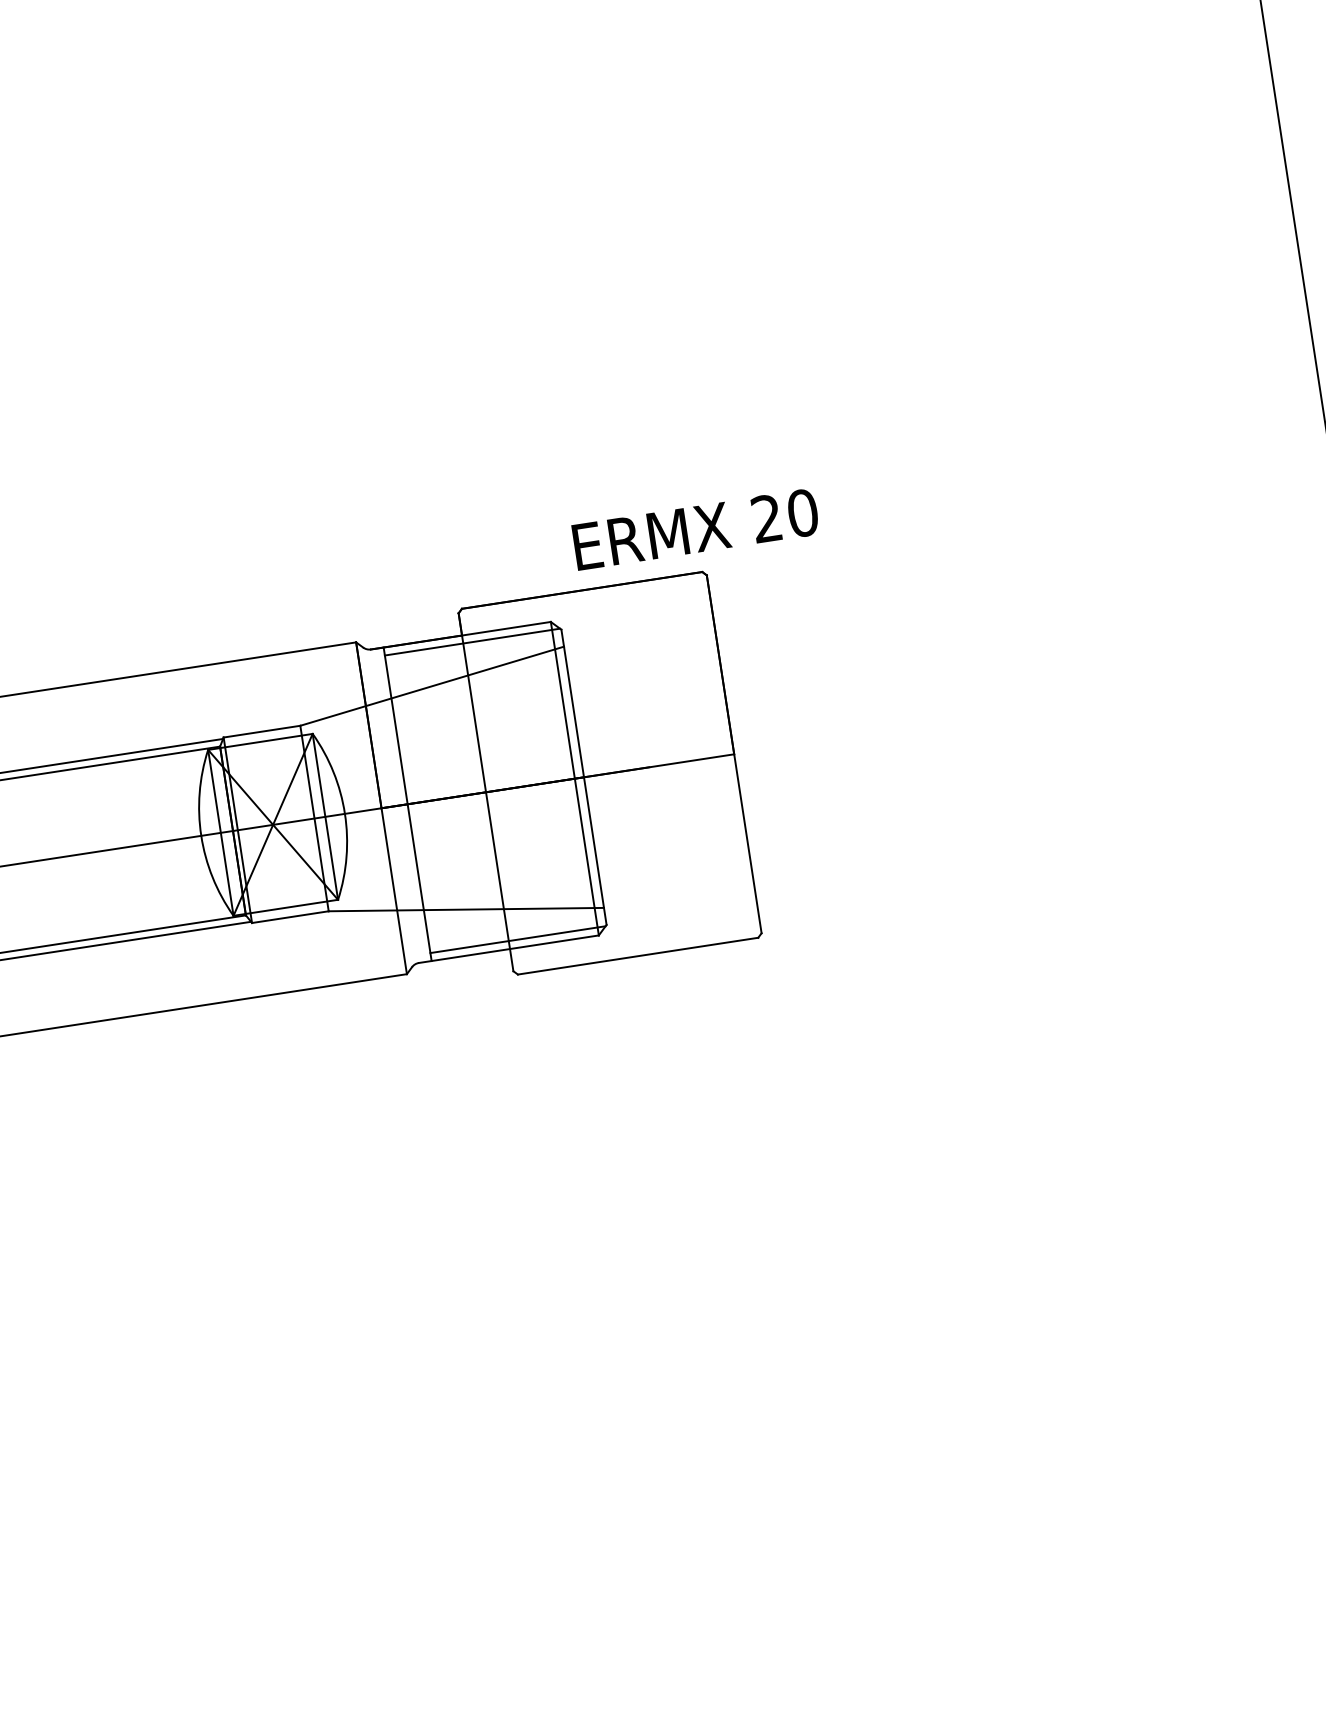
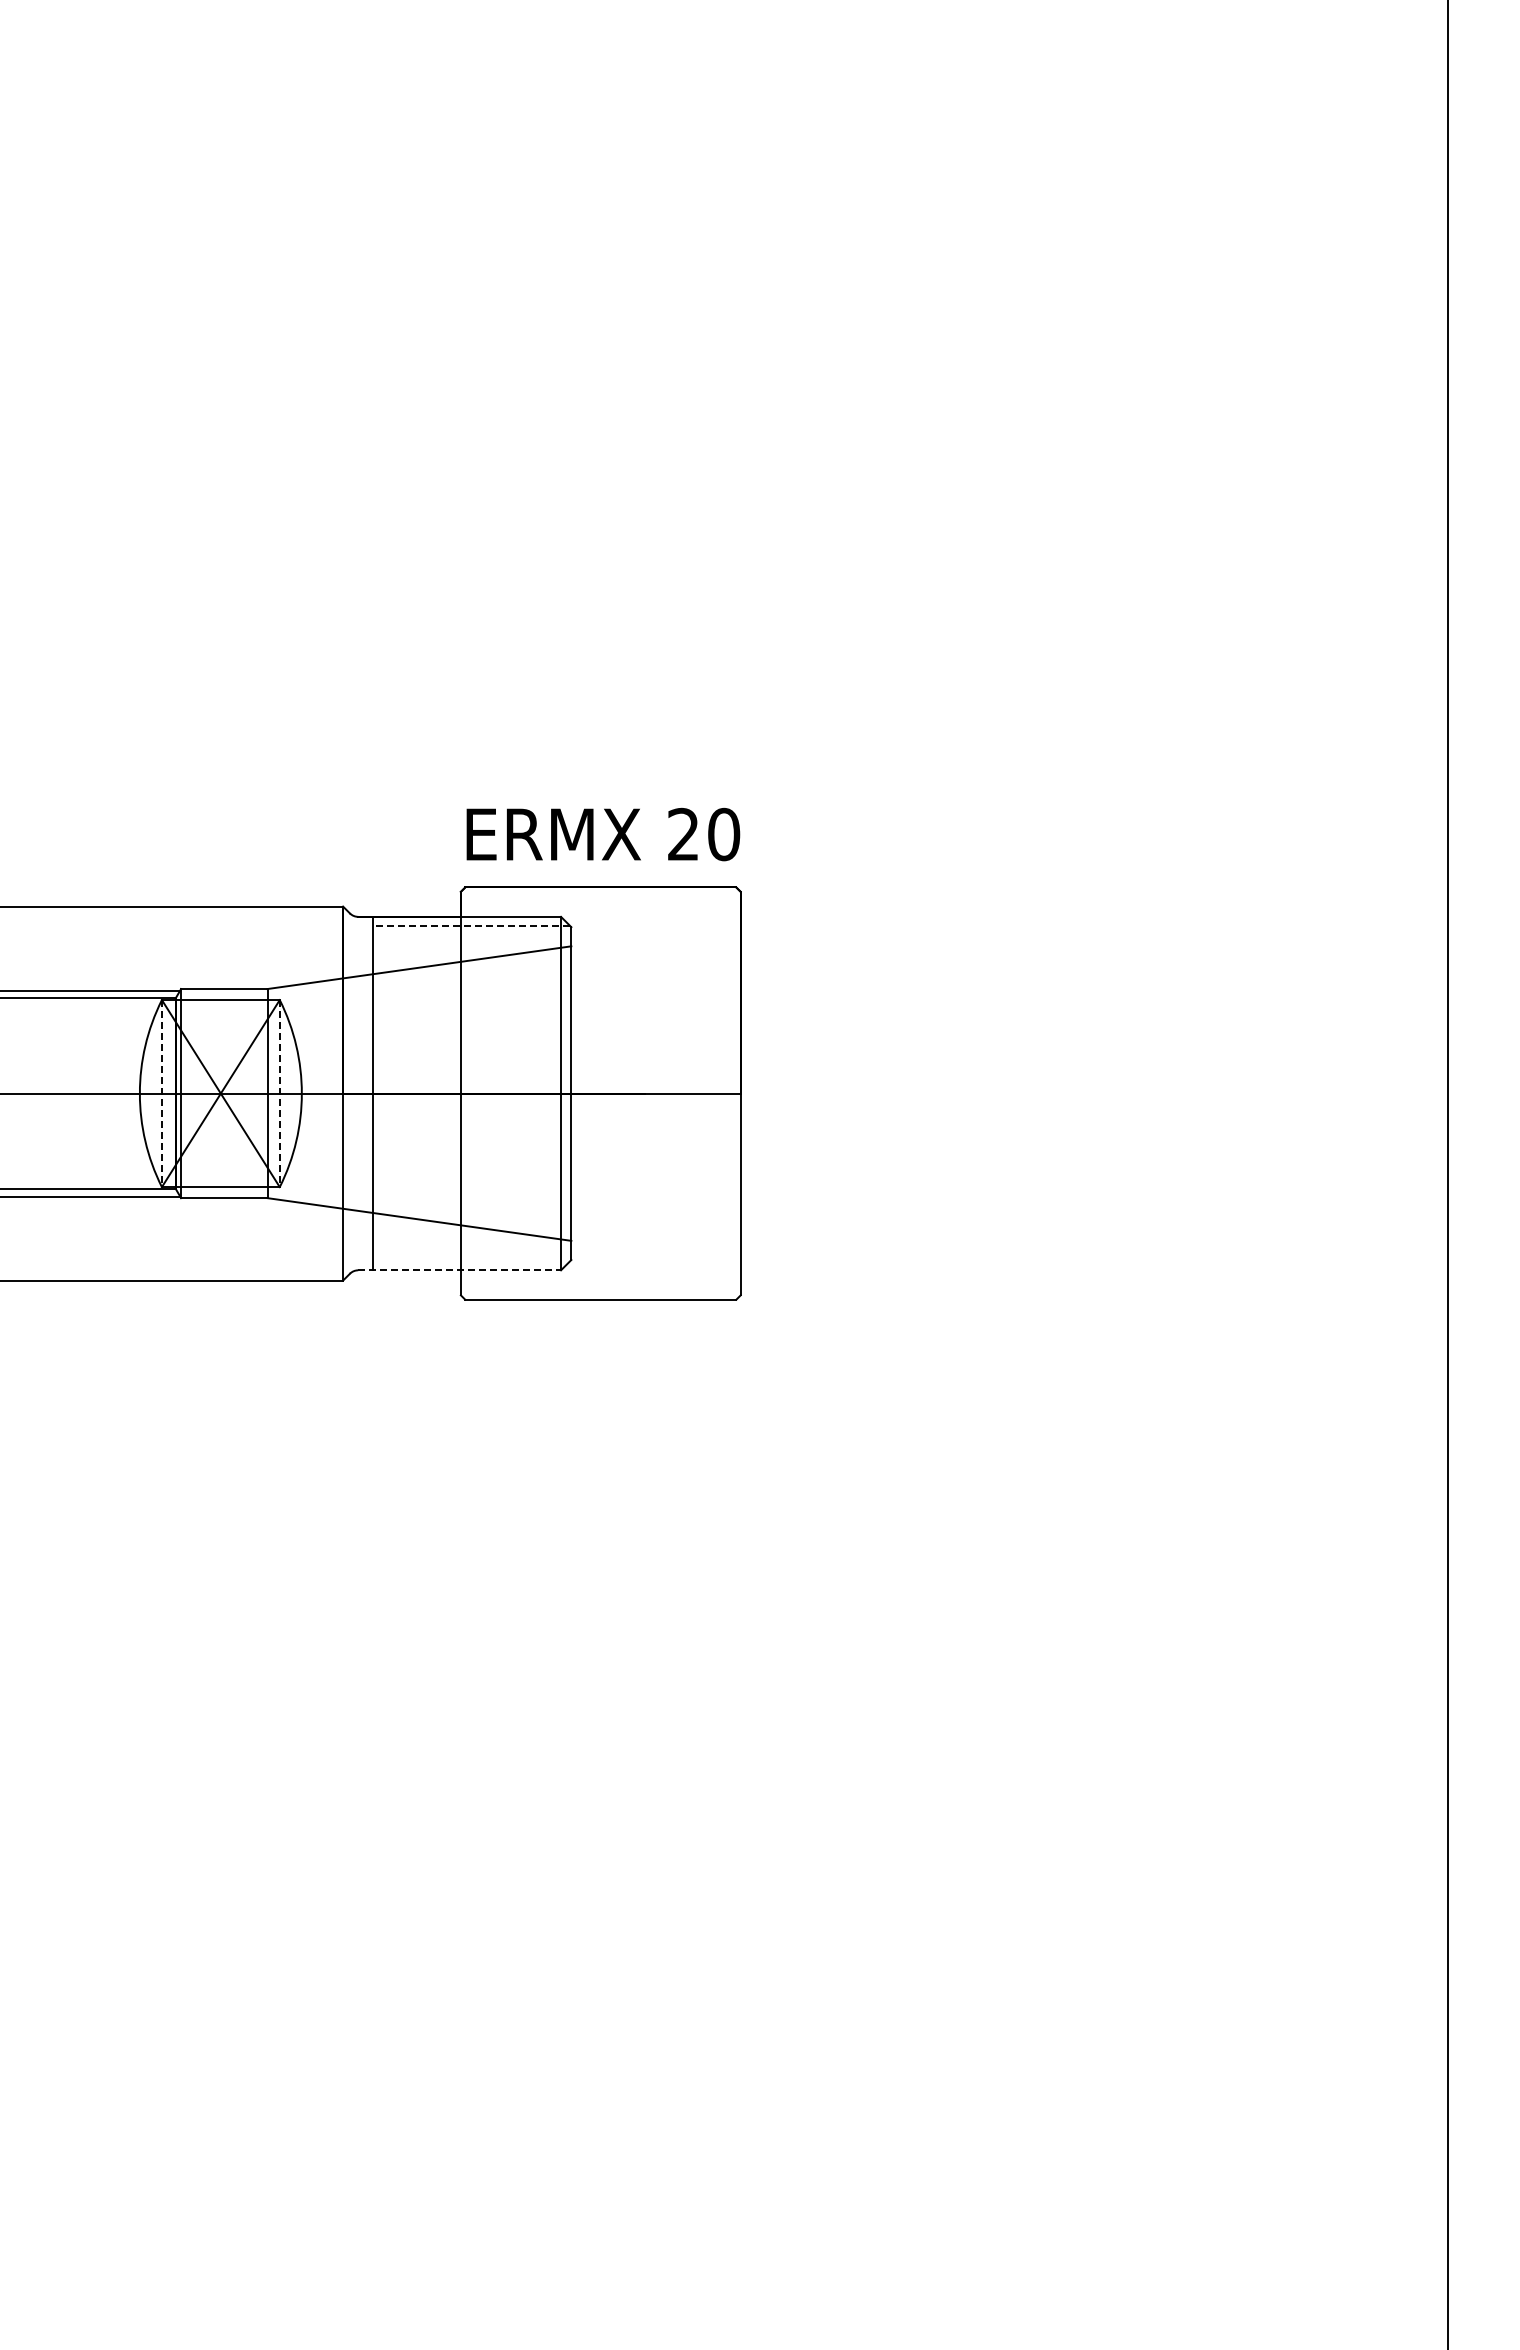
text: (695, 529) -> (603, 834), moved
line: (472, 641) -> (471, 925), solid -> dashed
line: (325, 816) -> (279, 1093), solid -> dashed
line: (220, 832) -> (161, 1093), solid -> dashed
line: (518, 939) -> (471, 1261), removed
line: (509, 949) -> (460, 1270), solid -> dashed

